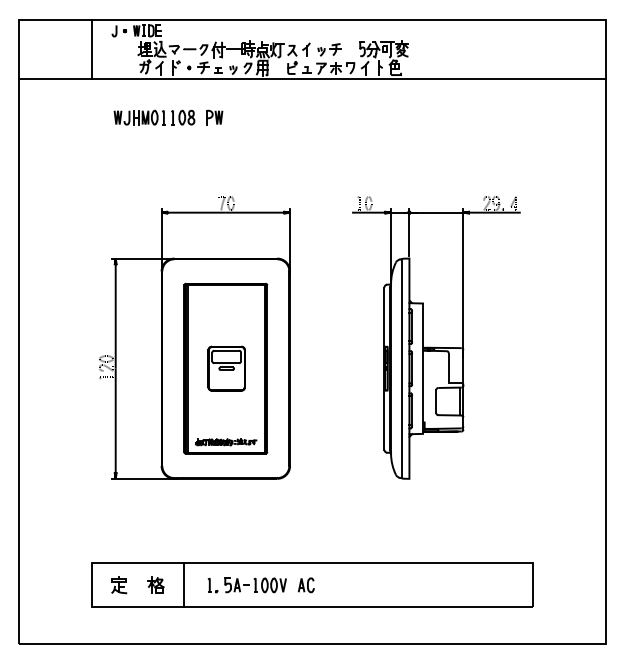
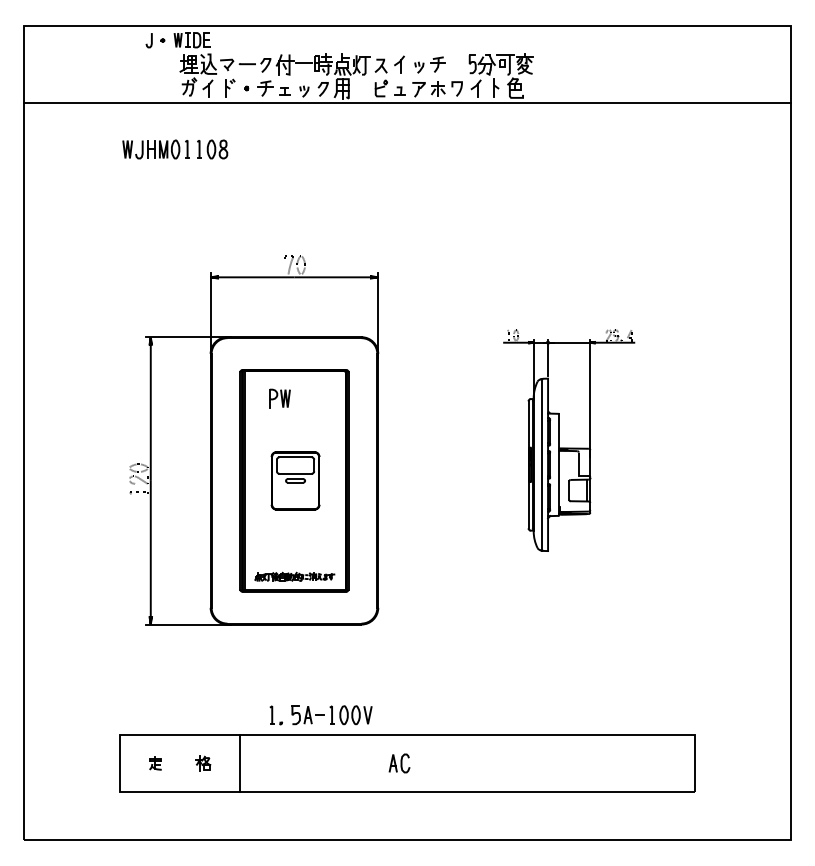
line: (92, 48) -> (120, 63), removed
part: (154, 117) -> (175, 149), moved
part: (214, 117) -> (279, 398), moved
part: (436, 337) -> (569, 440), size x0.6
part: (155, 584) -> (202, 762), size x0.7
part: (119, 585) -> (155, 763), size x0.6
part: (246, 585) -> (320, 715), moved

